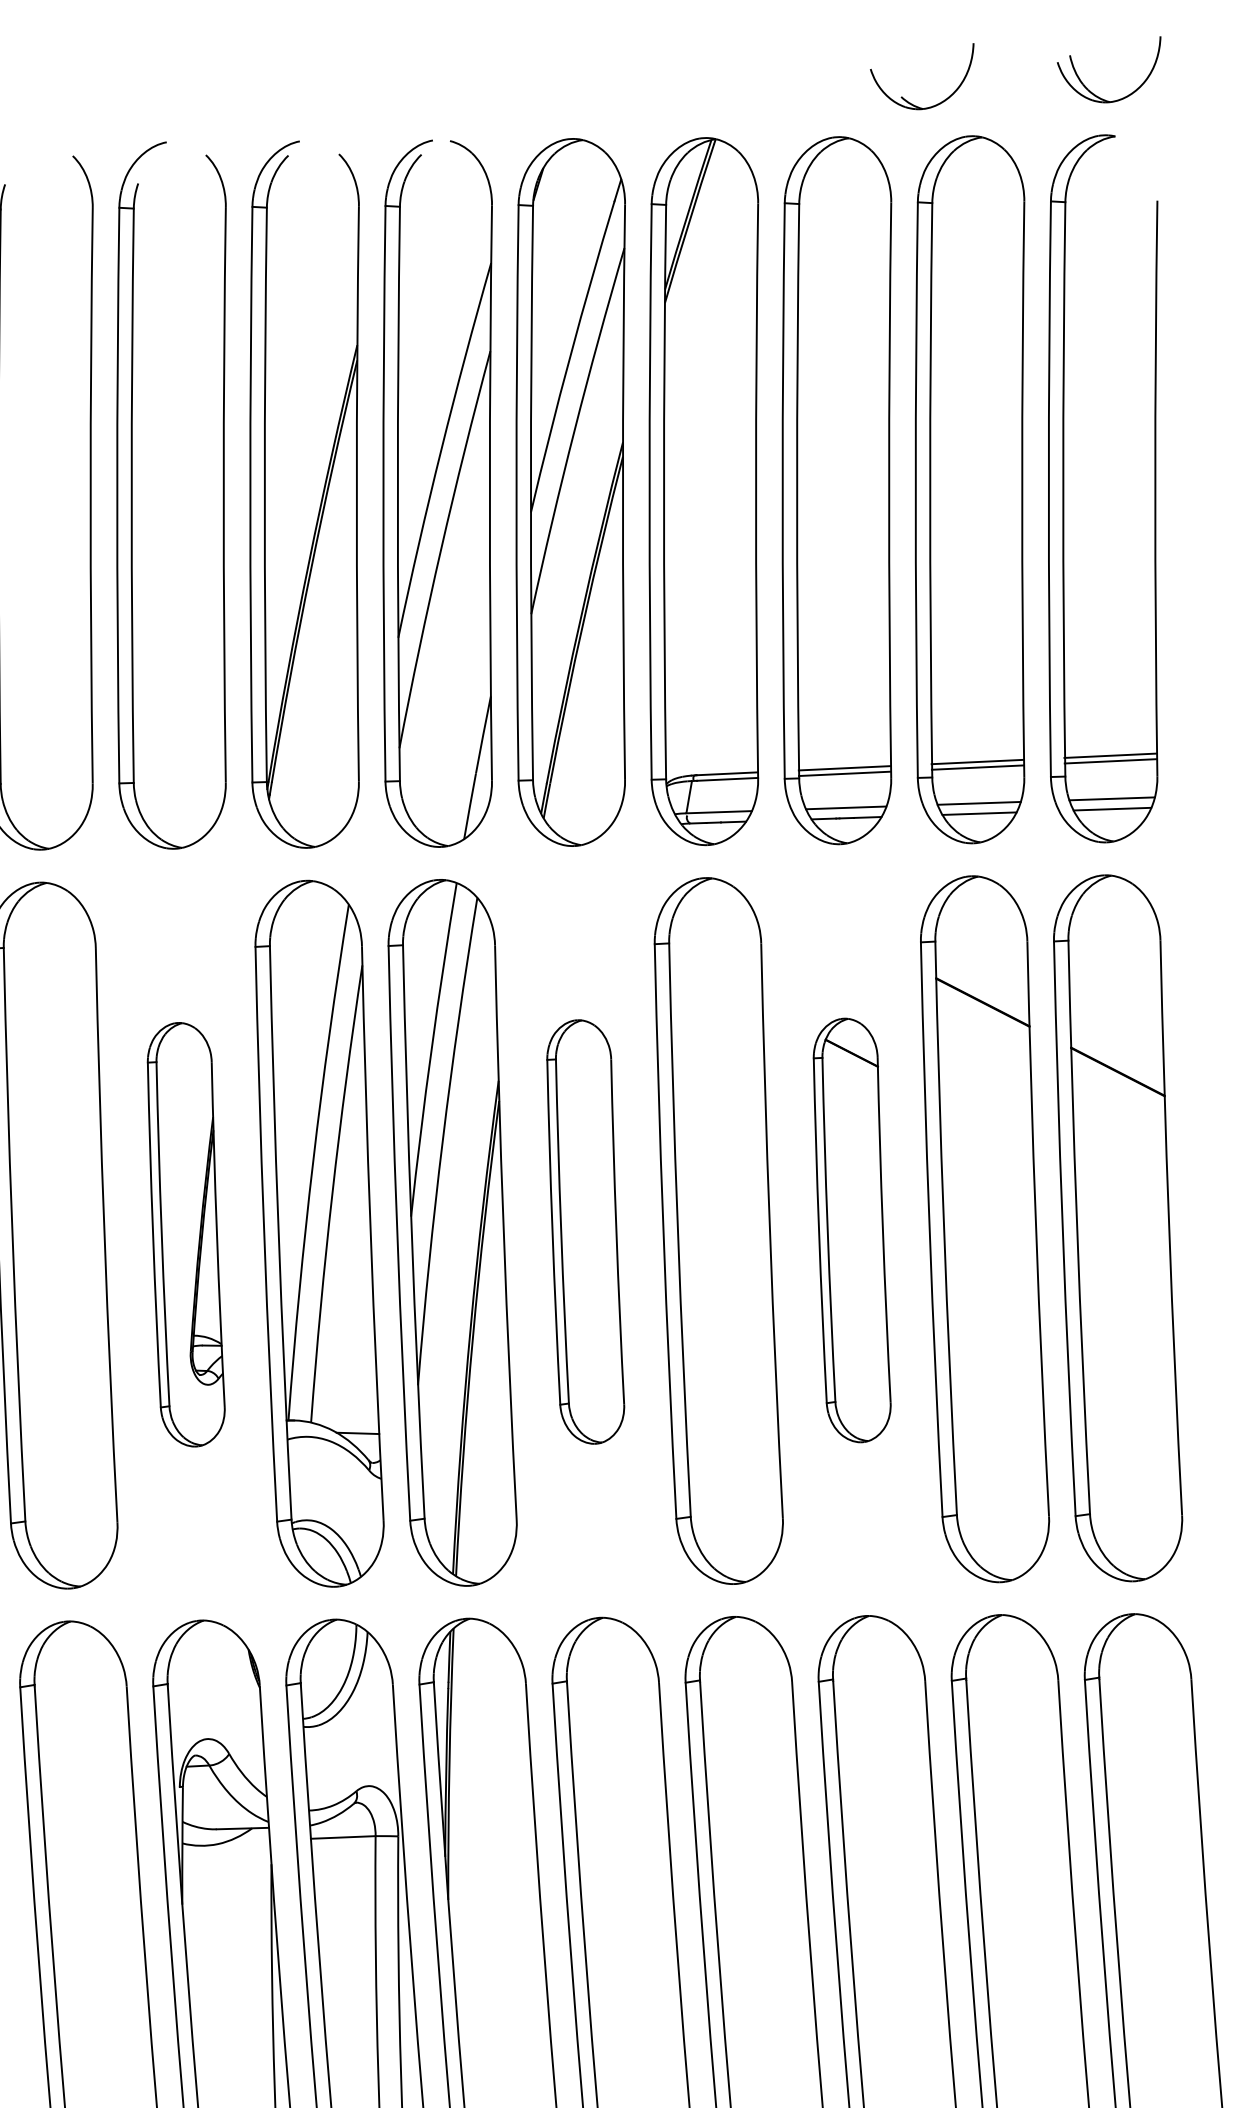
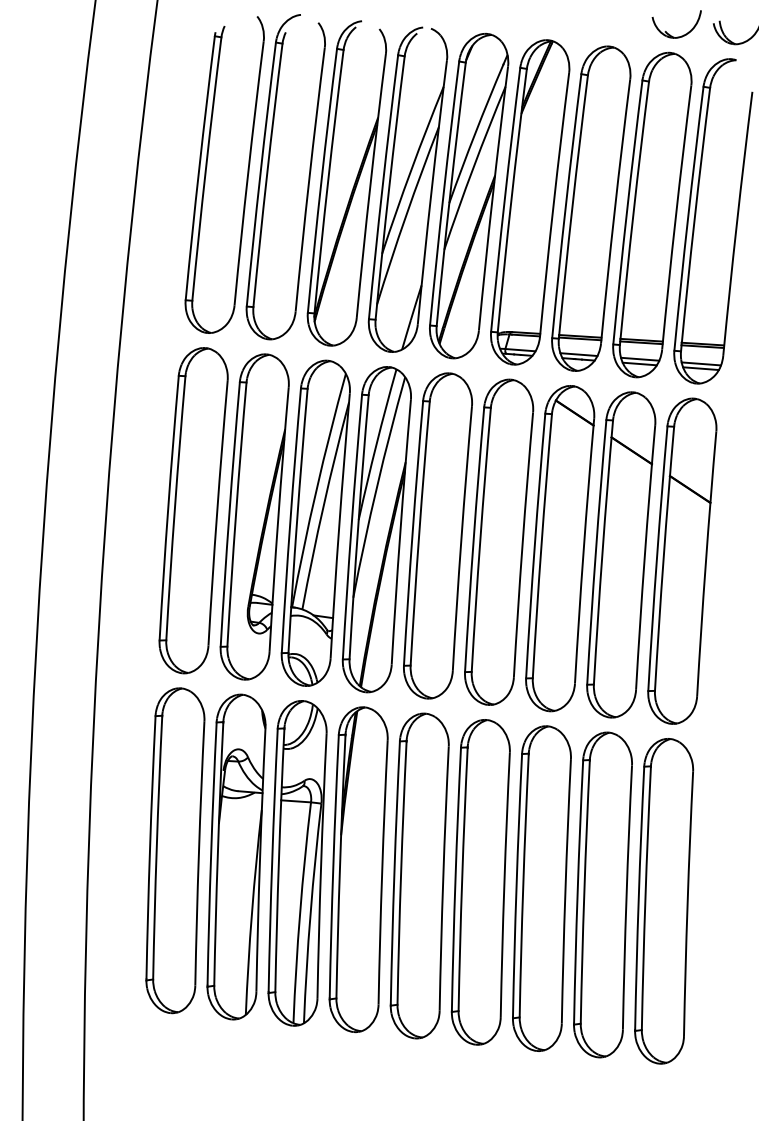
part: (913, 102) -> (670, 34), moved
part: (852, 1229) -> (560, 548), size x1.67
part: (584, 1231) -> (437, 535), size x1.67
part: (185, 1233) -> (254, 516), size x1.67

